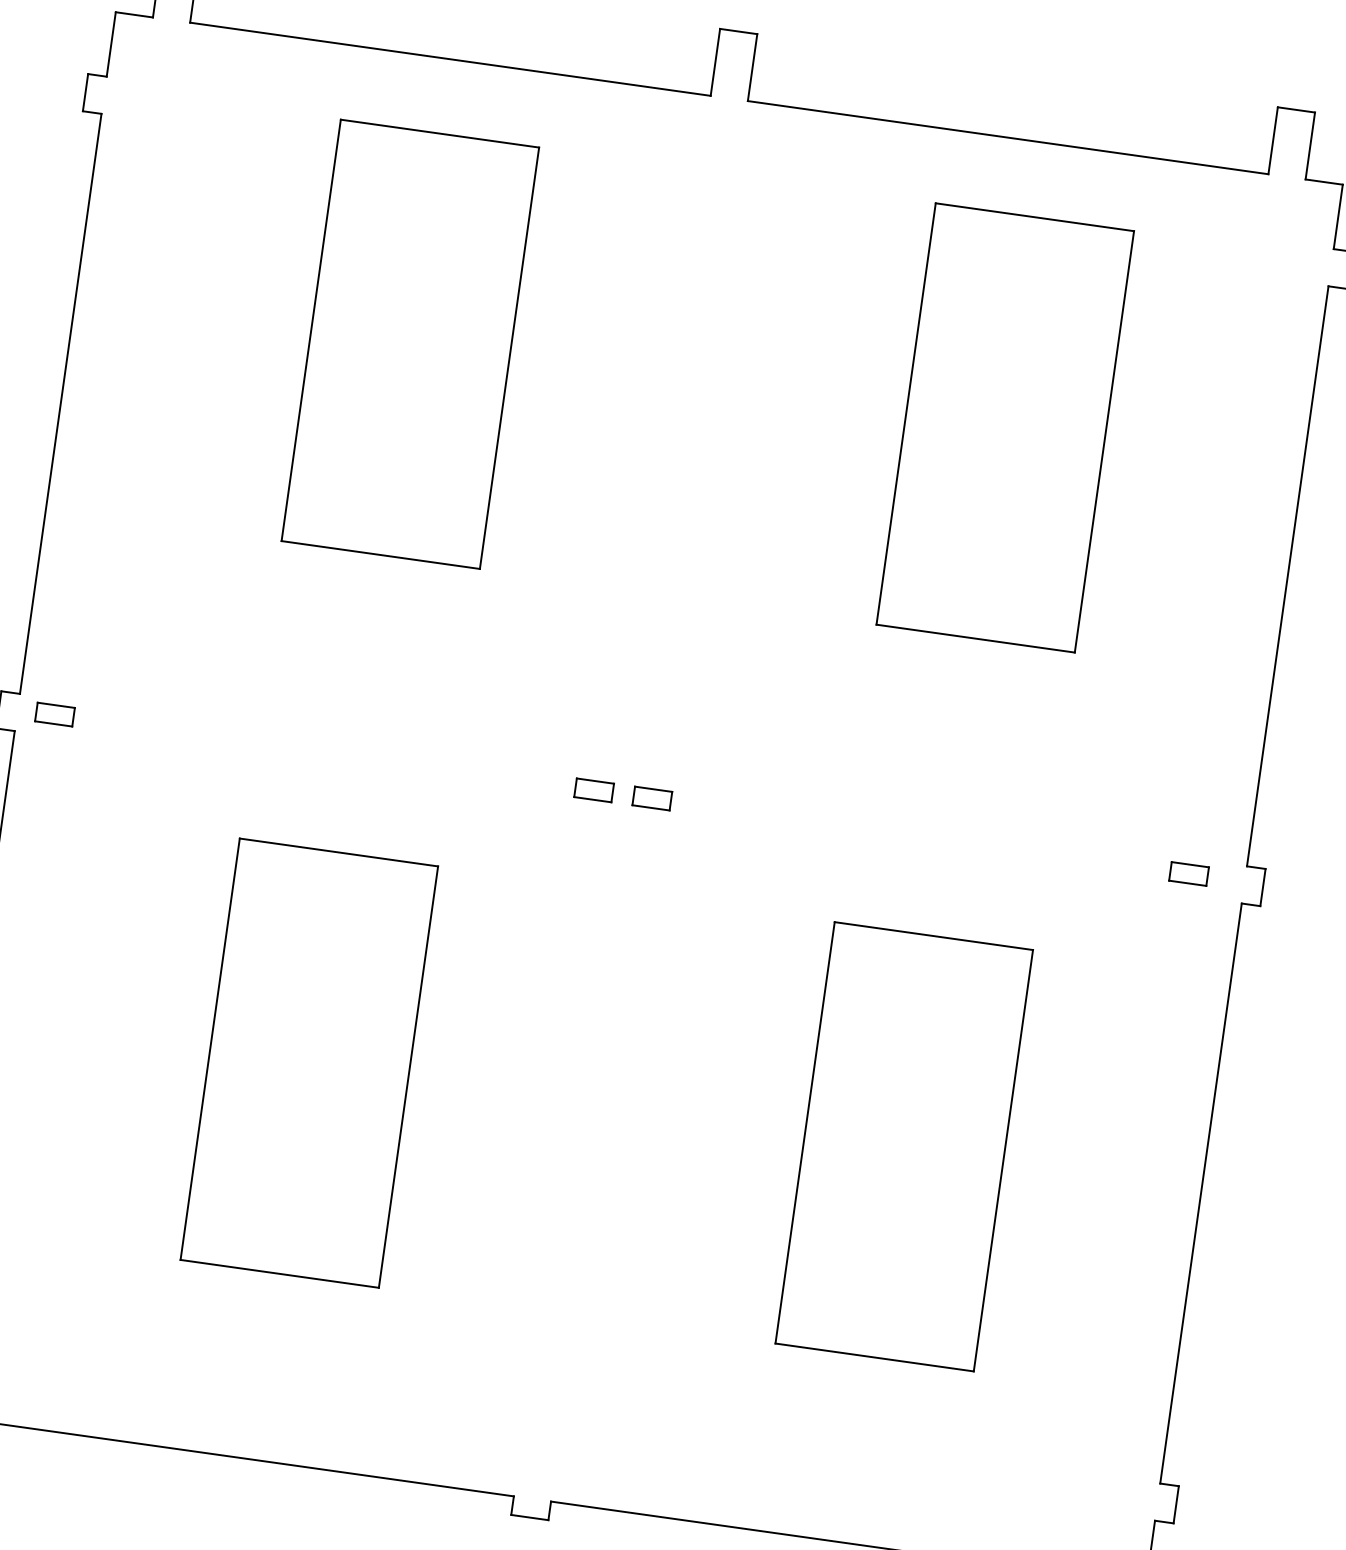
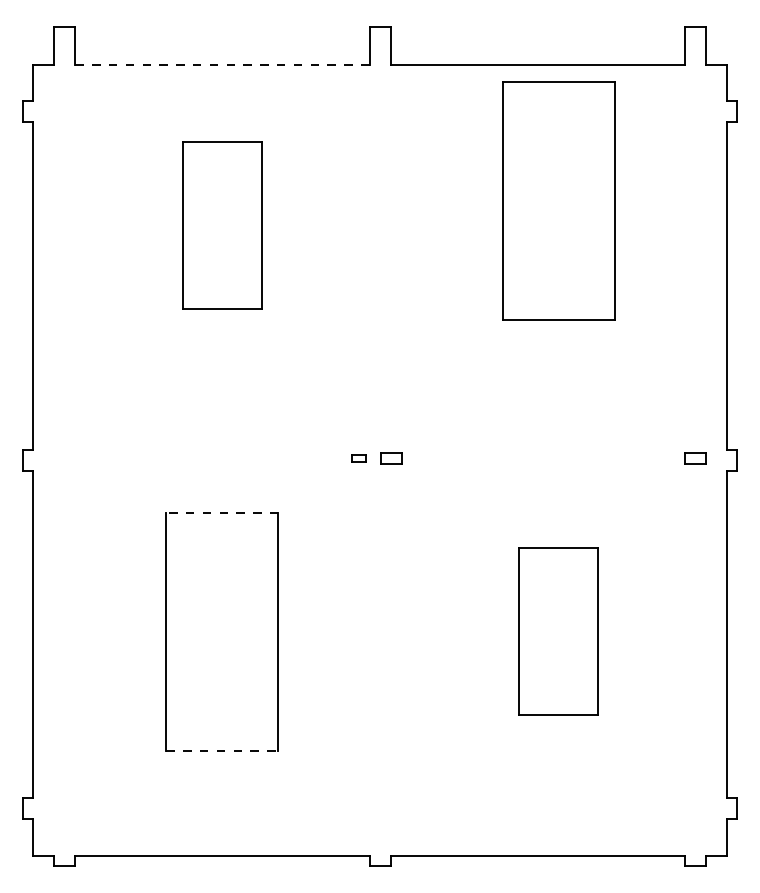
line: (448, 58) -> (221, 64), solid -> dashed
part: (408, 343) -> (221, 225), size x0.7
part: (1005, 427) -> (558, 200), moved
part: (55, 714) -> (54, 458), removed
part: (593, 790) -> (358, 458), size x0.7
line: (337, 851) -> (221, 512), solid -> dashed
part: (904, 1146) -> (558, 631), size x0.7
line: (279, 1273) -> (222, 750), solid -> dashed

